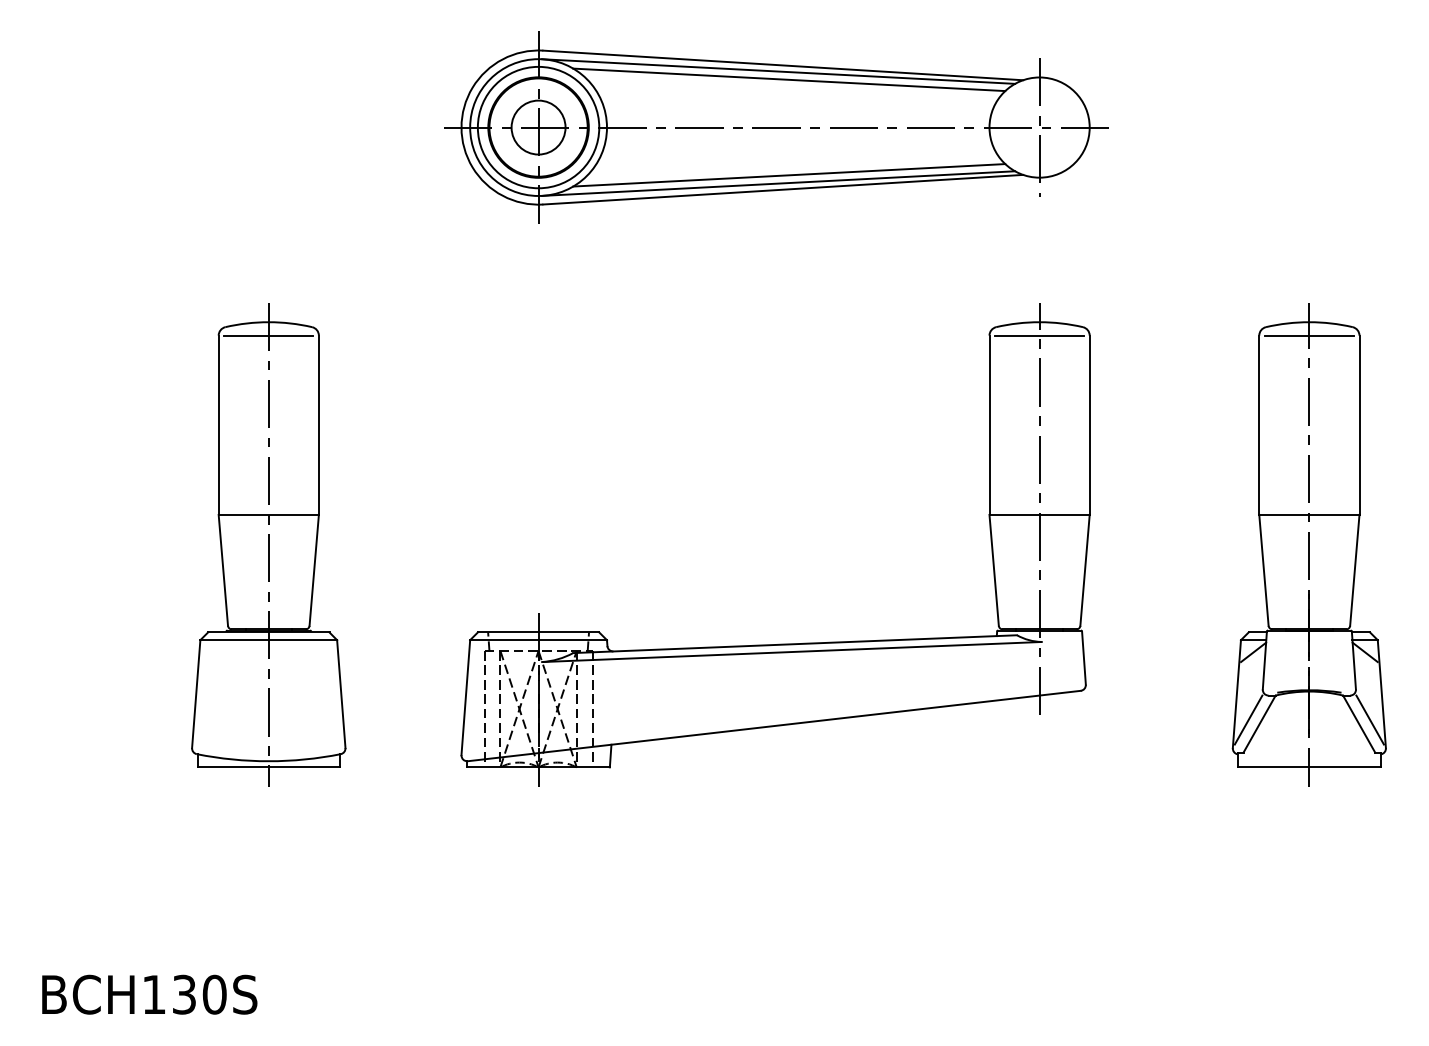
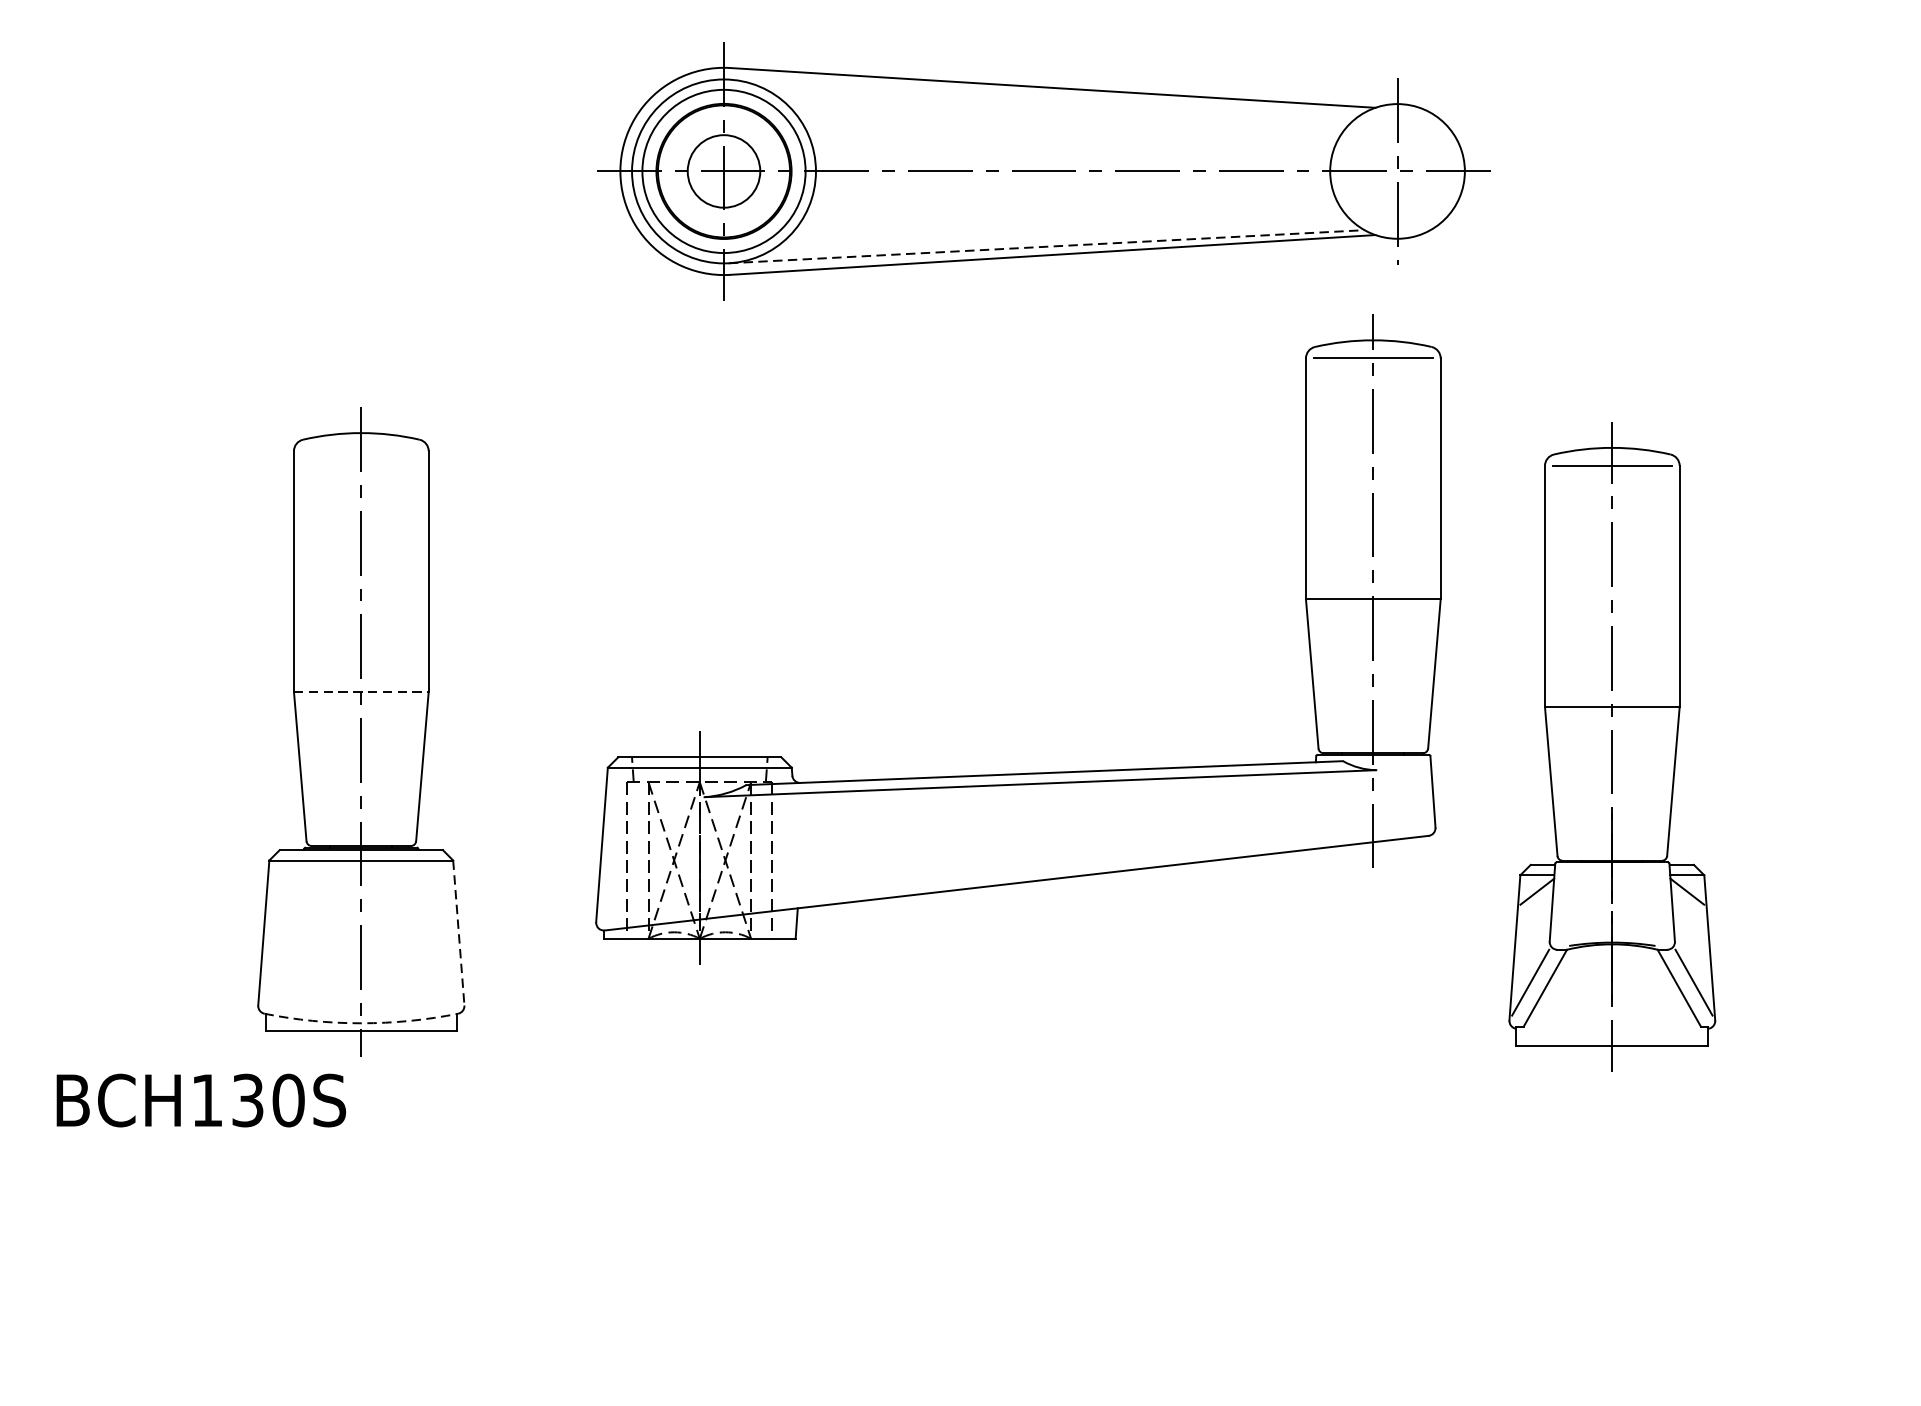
line: (778, 71) -> (1046, 96), removed
line: (789, 79) -> (1061, 106), removed
line: (789, 175) -> (1061, 235), removed
line: (778, 183) -> (1046, 246), solid -> dashed
line: (268, 335) -> (360, 450), removed
line: (269, 514) -> (362, 691), solid -> dashed
part: (1308, 544) -> (1611, 746), moved
part: (778, 643) -> (1022, 772), moved
line: (341, 694) -> (459, 933), solid -> dashed
arc: (268, 761) -> (360, 1023), solid -> dashed
text: (149, 994) -> (200, 1100), moved

